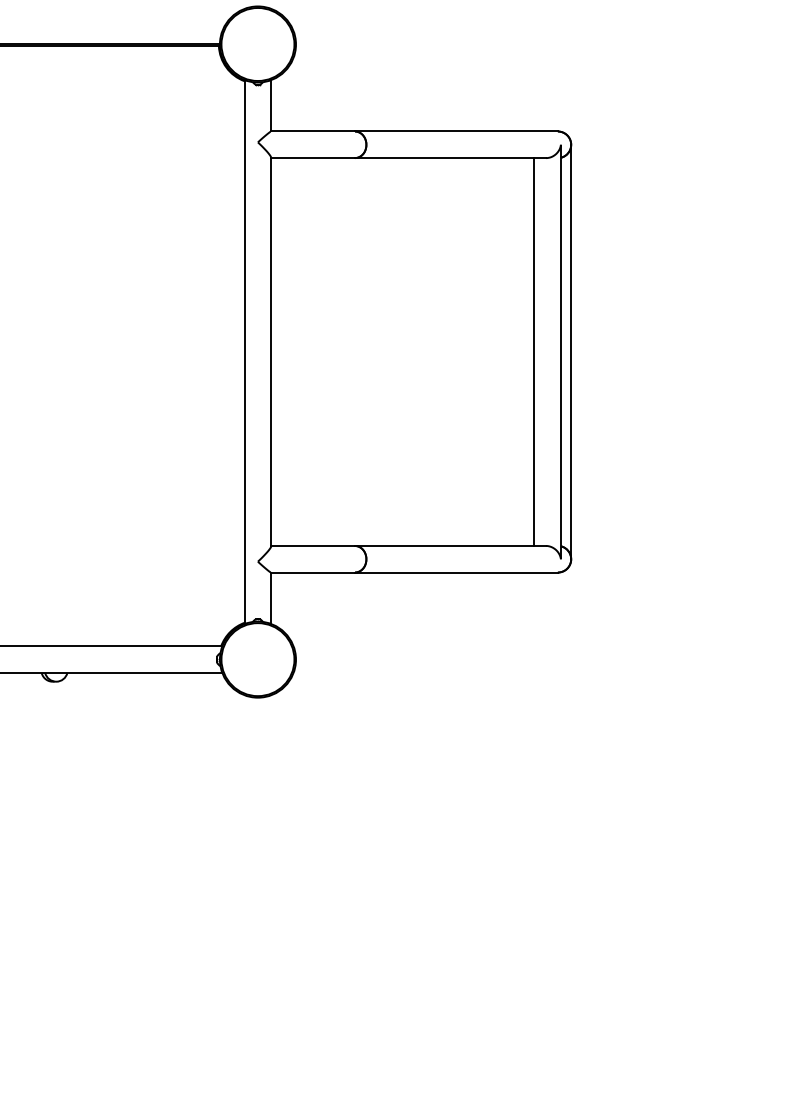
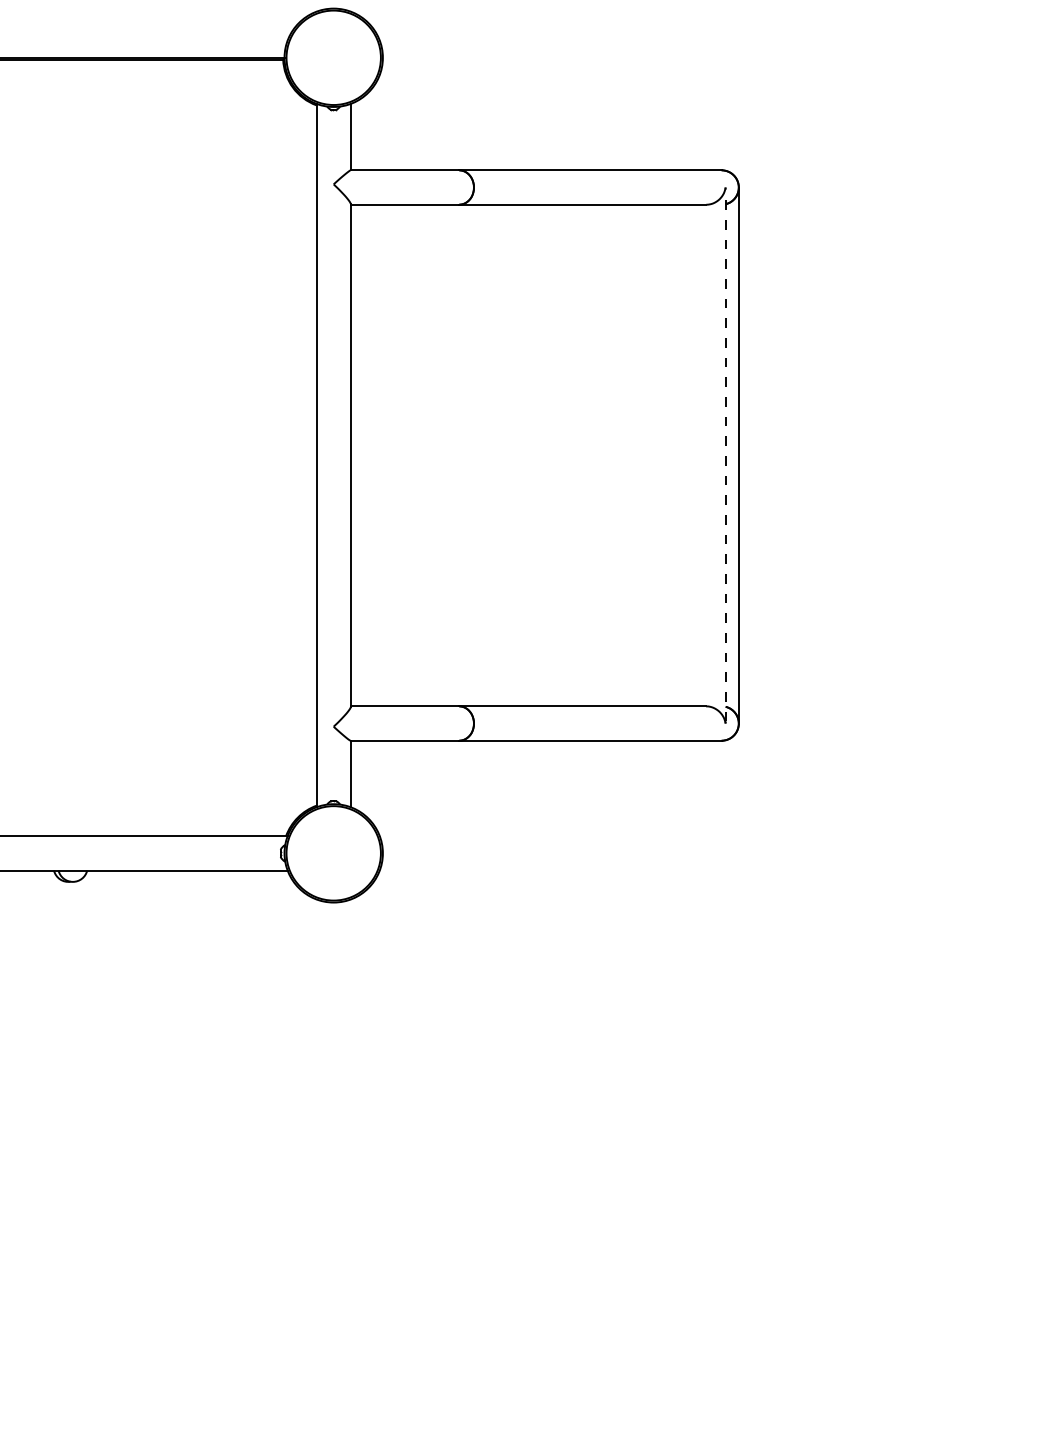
line: (534, 351) -> (691, 454), removed
line: (561, 352) -> (726, 456), solid -> dashed

